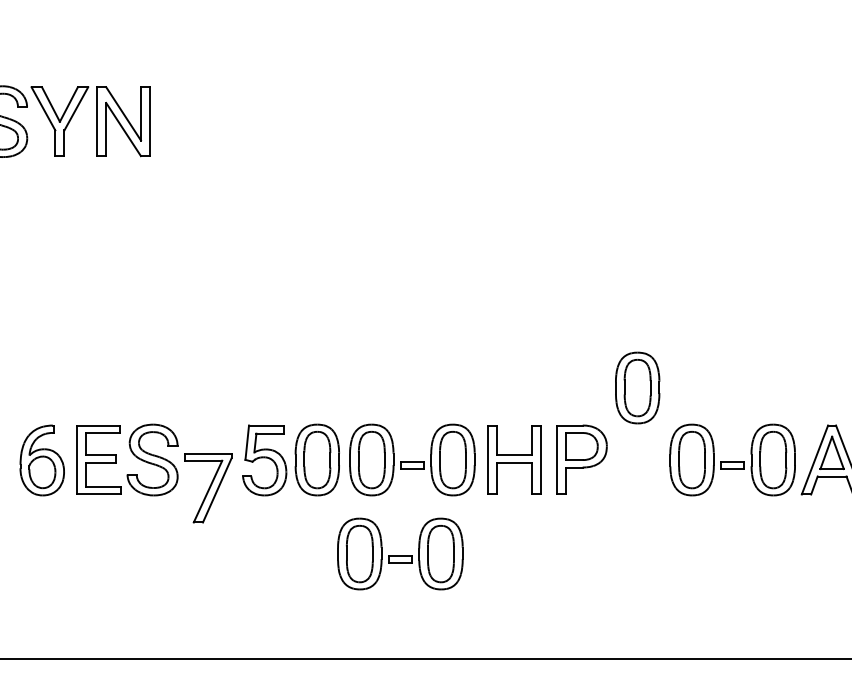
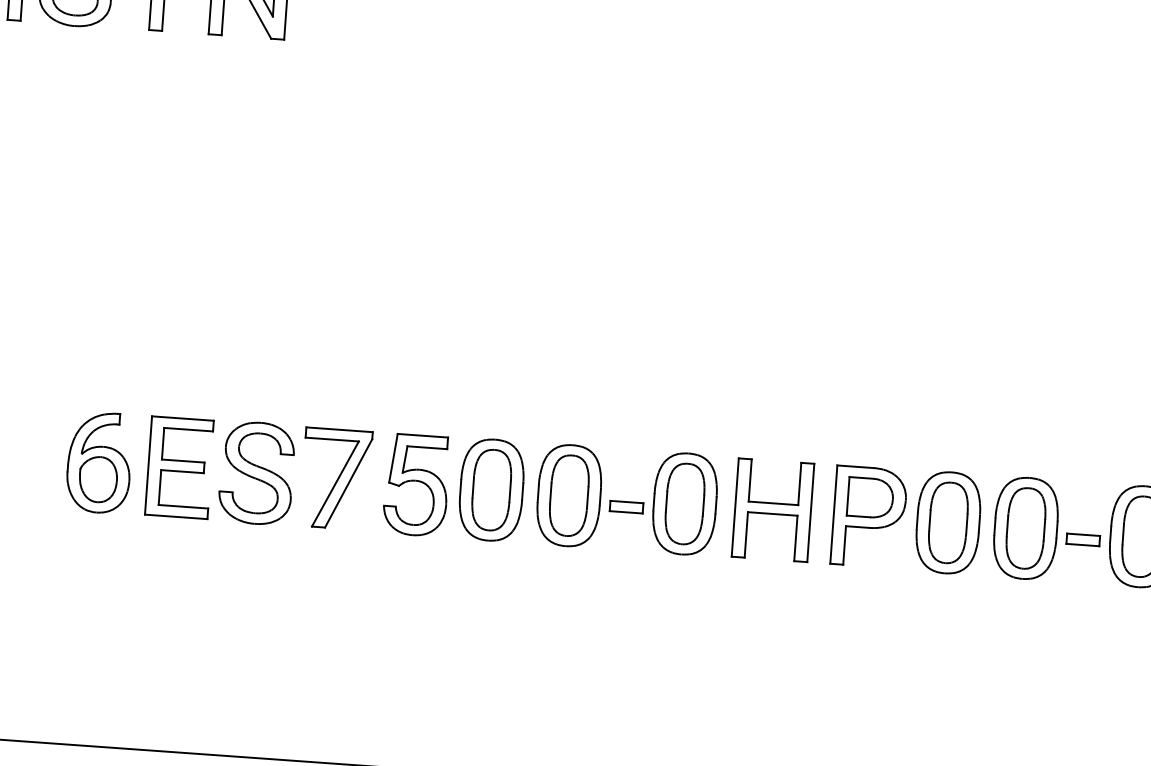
part: (637, 387) -> (948, 522), moved
part: (208, 488) -> (336, 479), moved
part: (400, 553) -> (600, 631), removed

